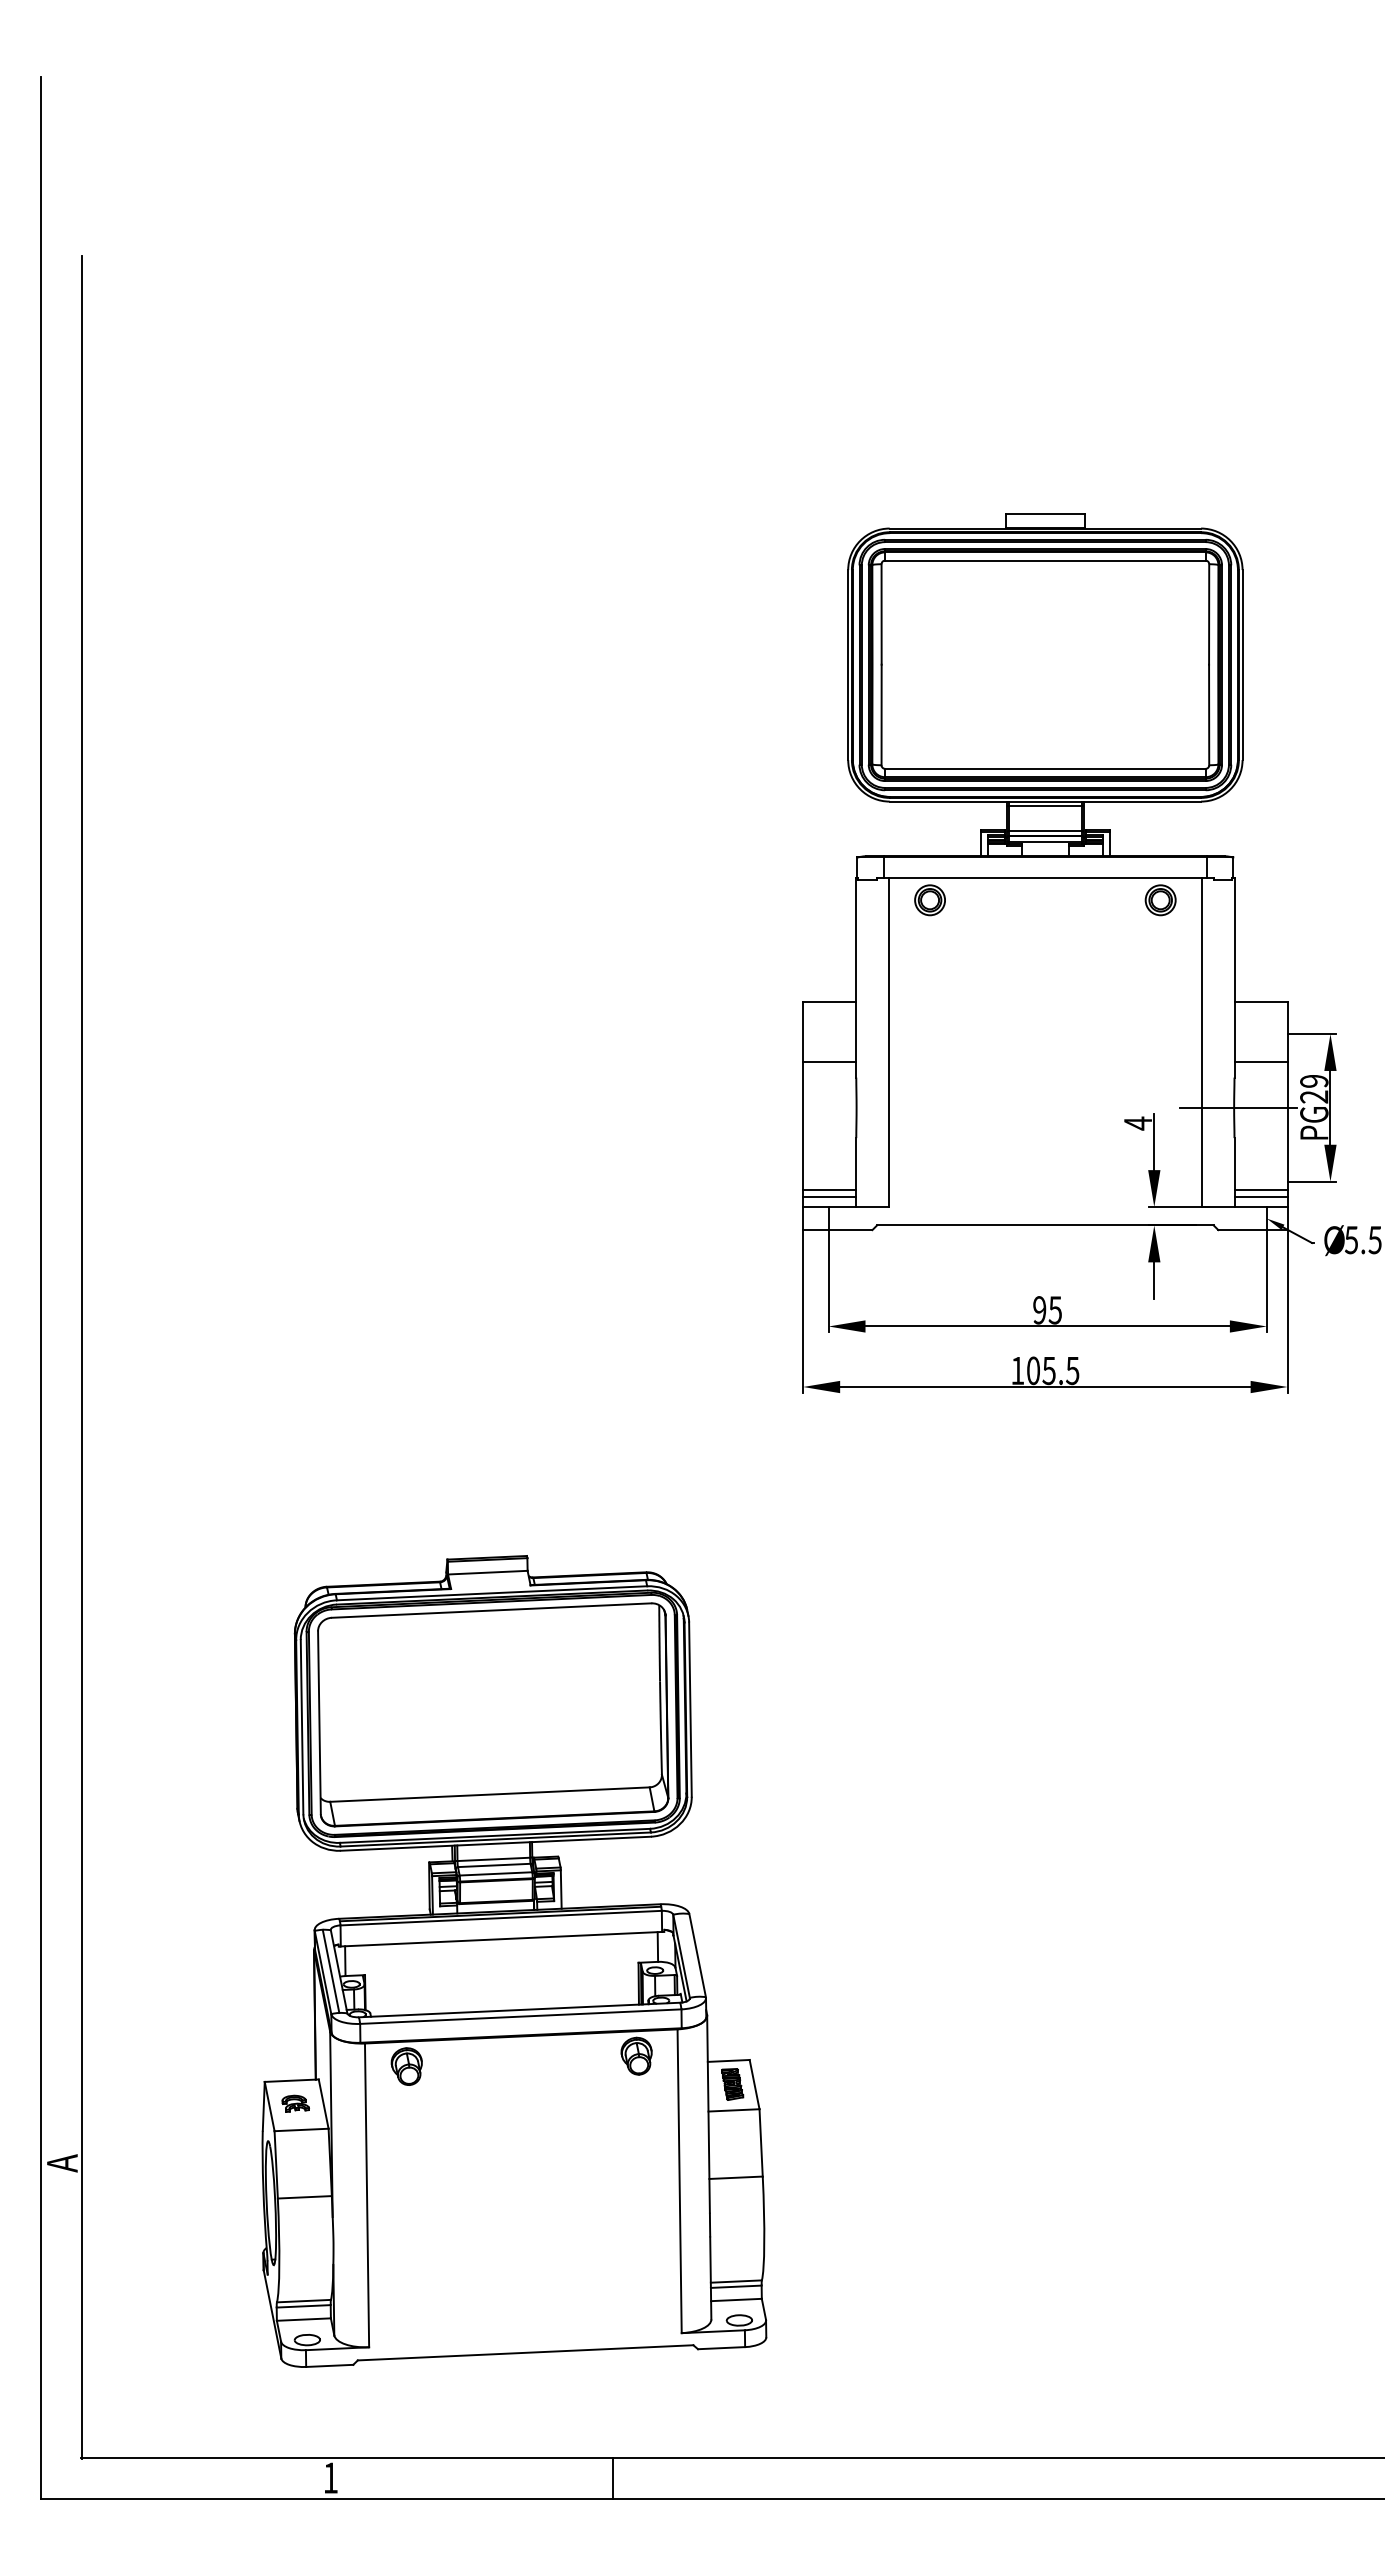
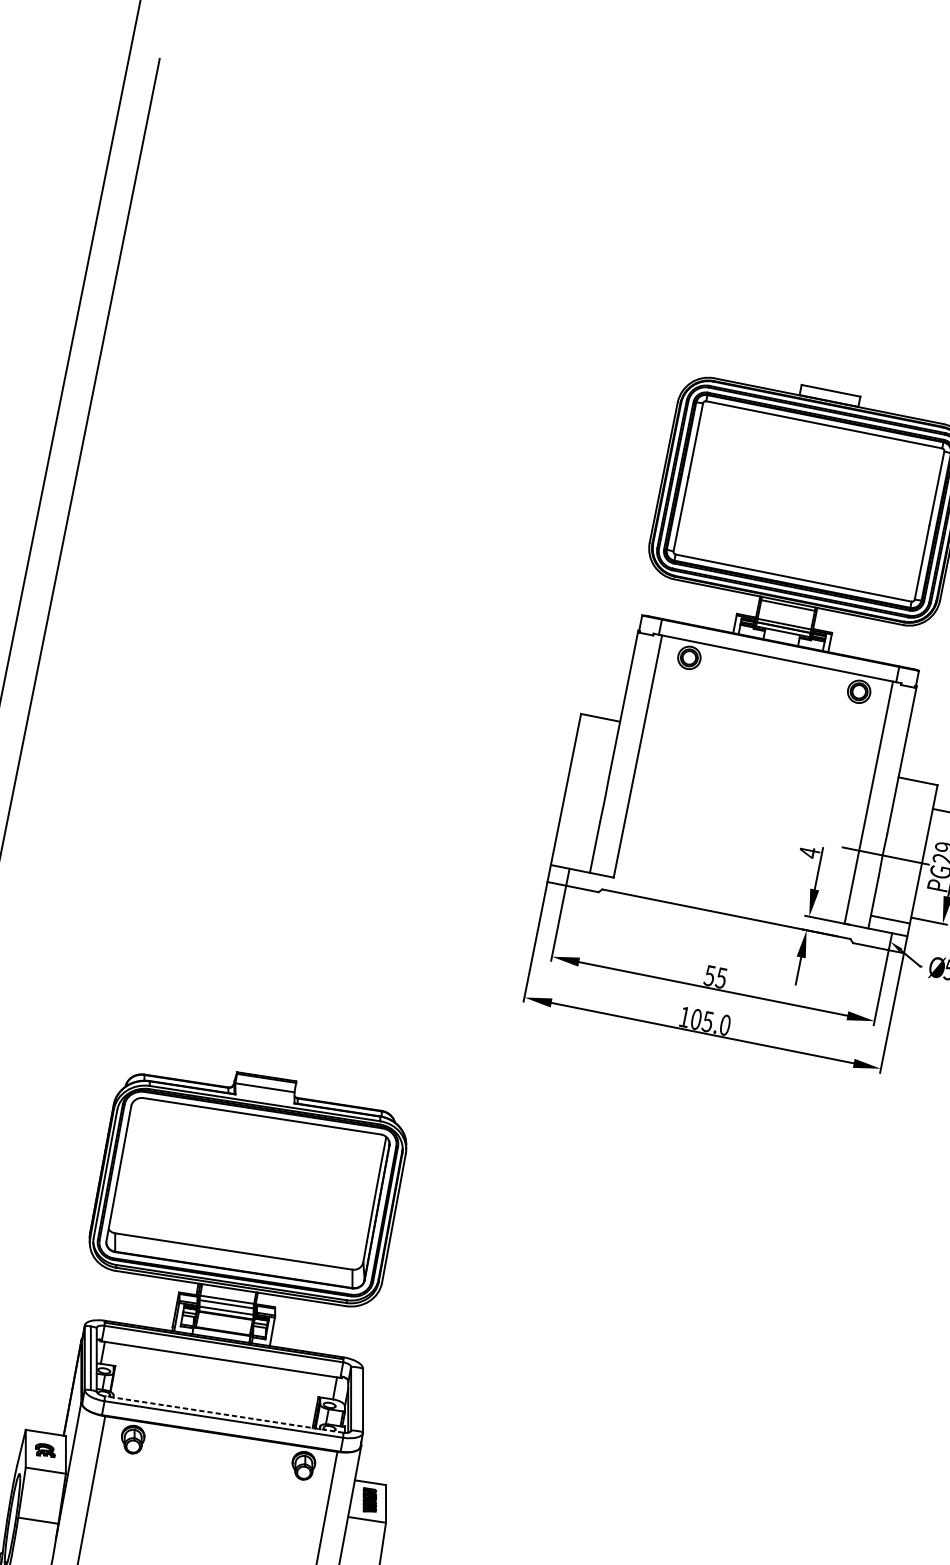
line: (829, 1061) -> (591, 761), removed
line: (1260, 1061) -> (908, 825), removed
line: (829, 1189) -> (572, 856), removed
line: (829, 1197) -> (571, 861), removed
line: (1260, 1197) -> (888, 925), removed
text: (1039, 1310) -> (709, 975), 95 -> 55
text: (1072, 1370) -> (725, 1024), 105.5 -> 105.0
line: (519, 2010) -> (223, 1414), solid -> dashed

